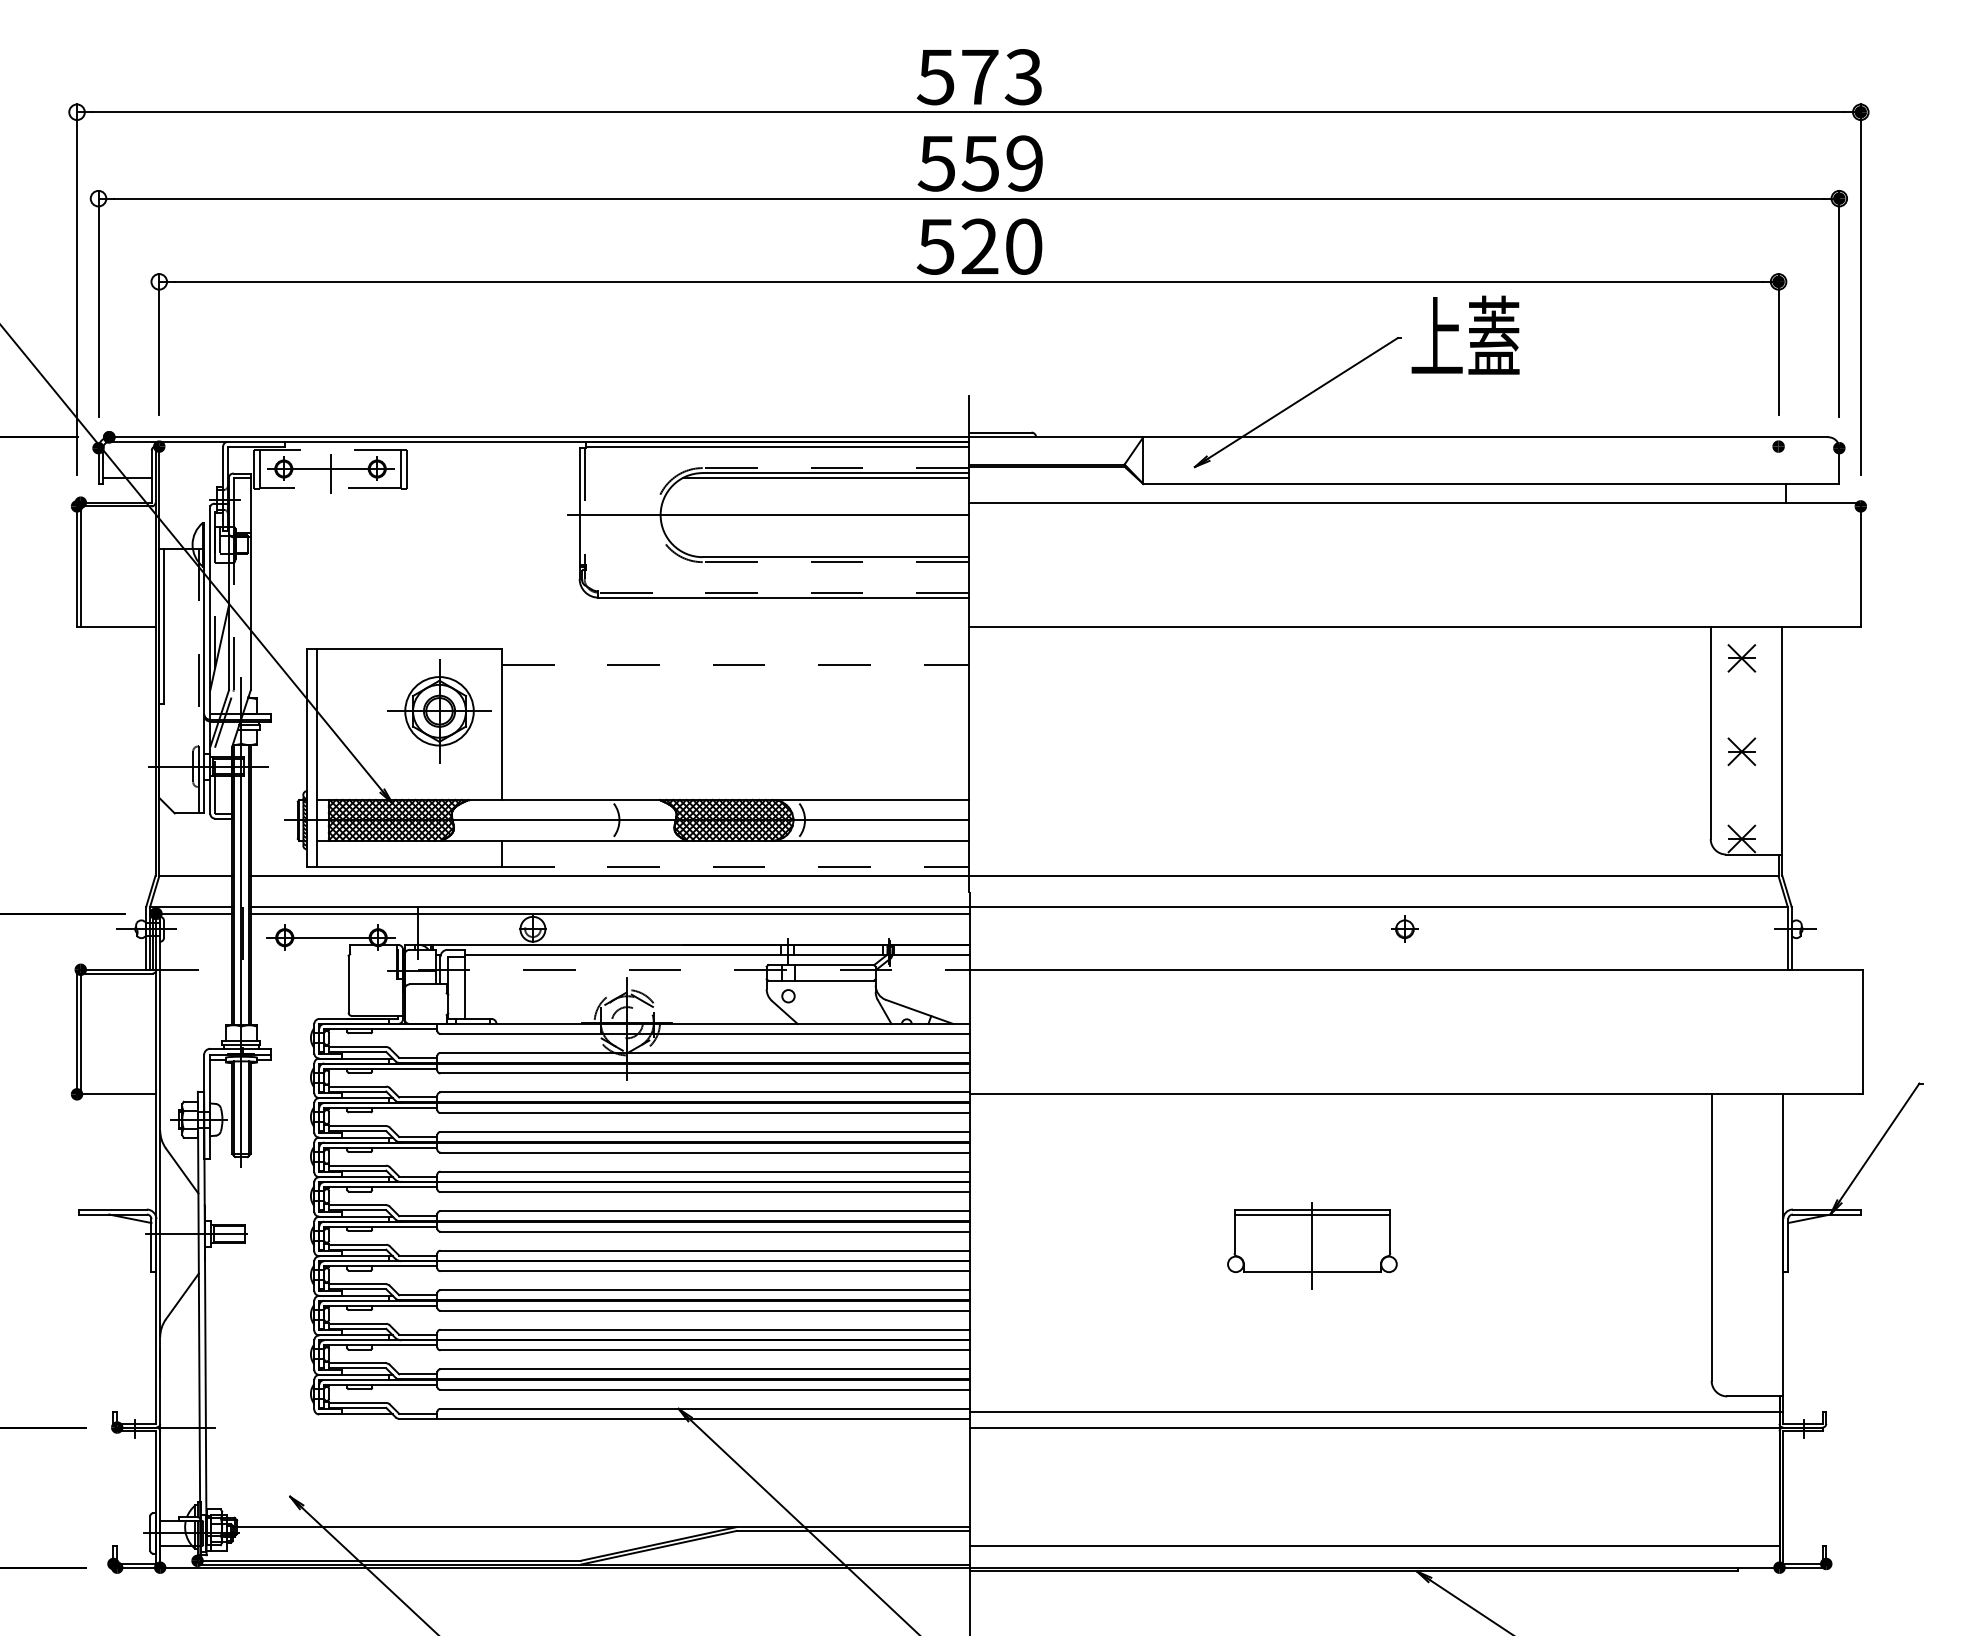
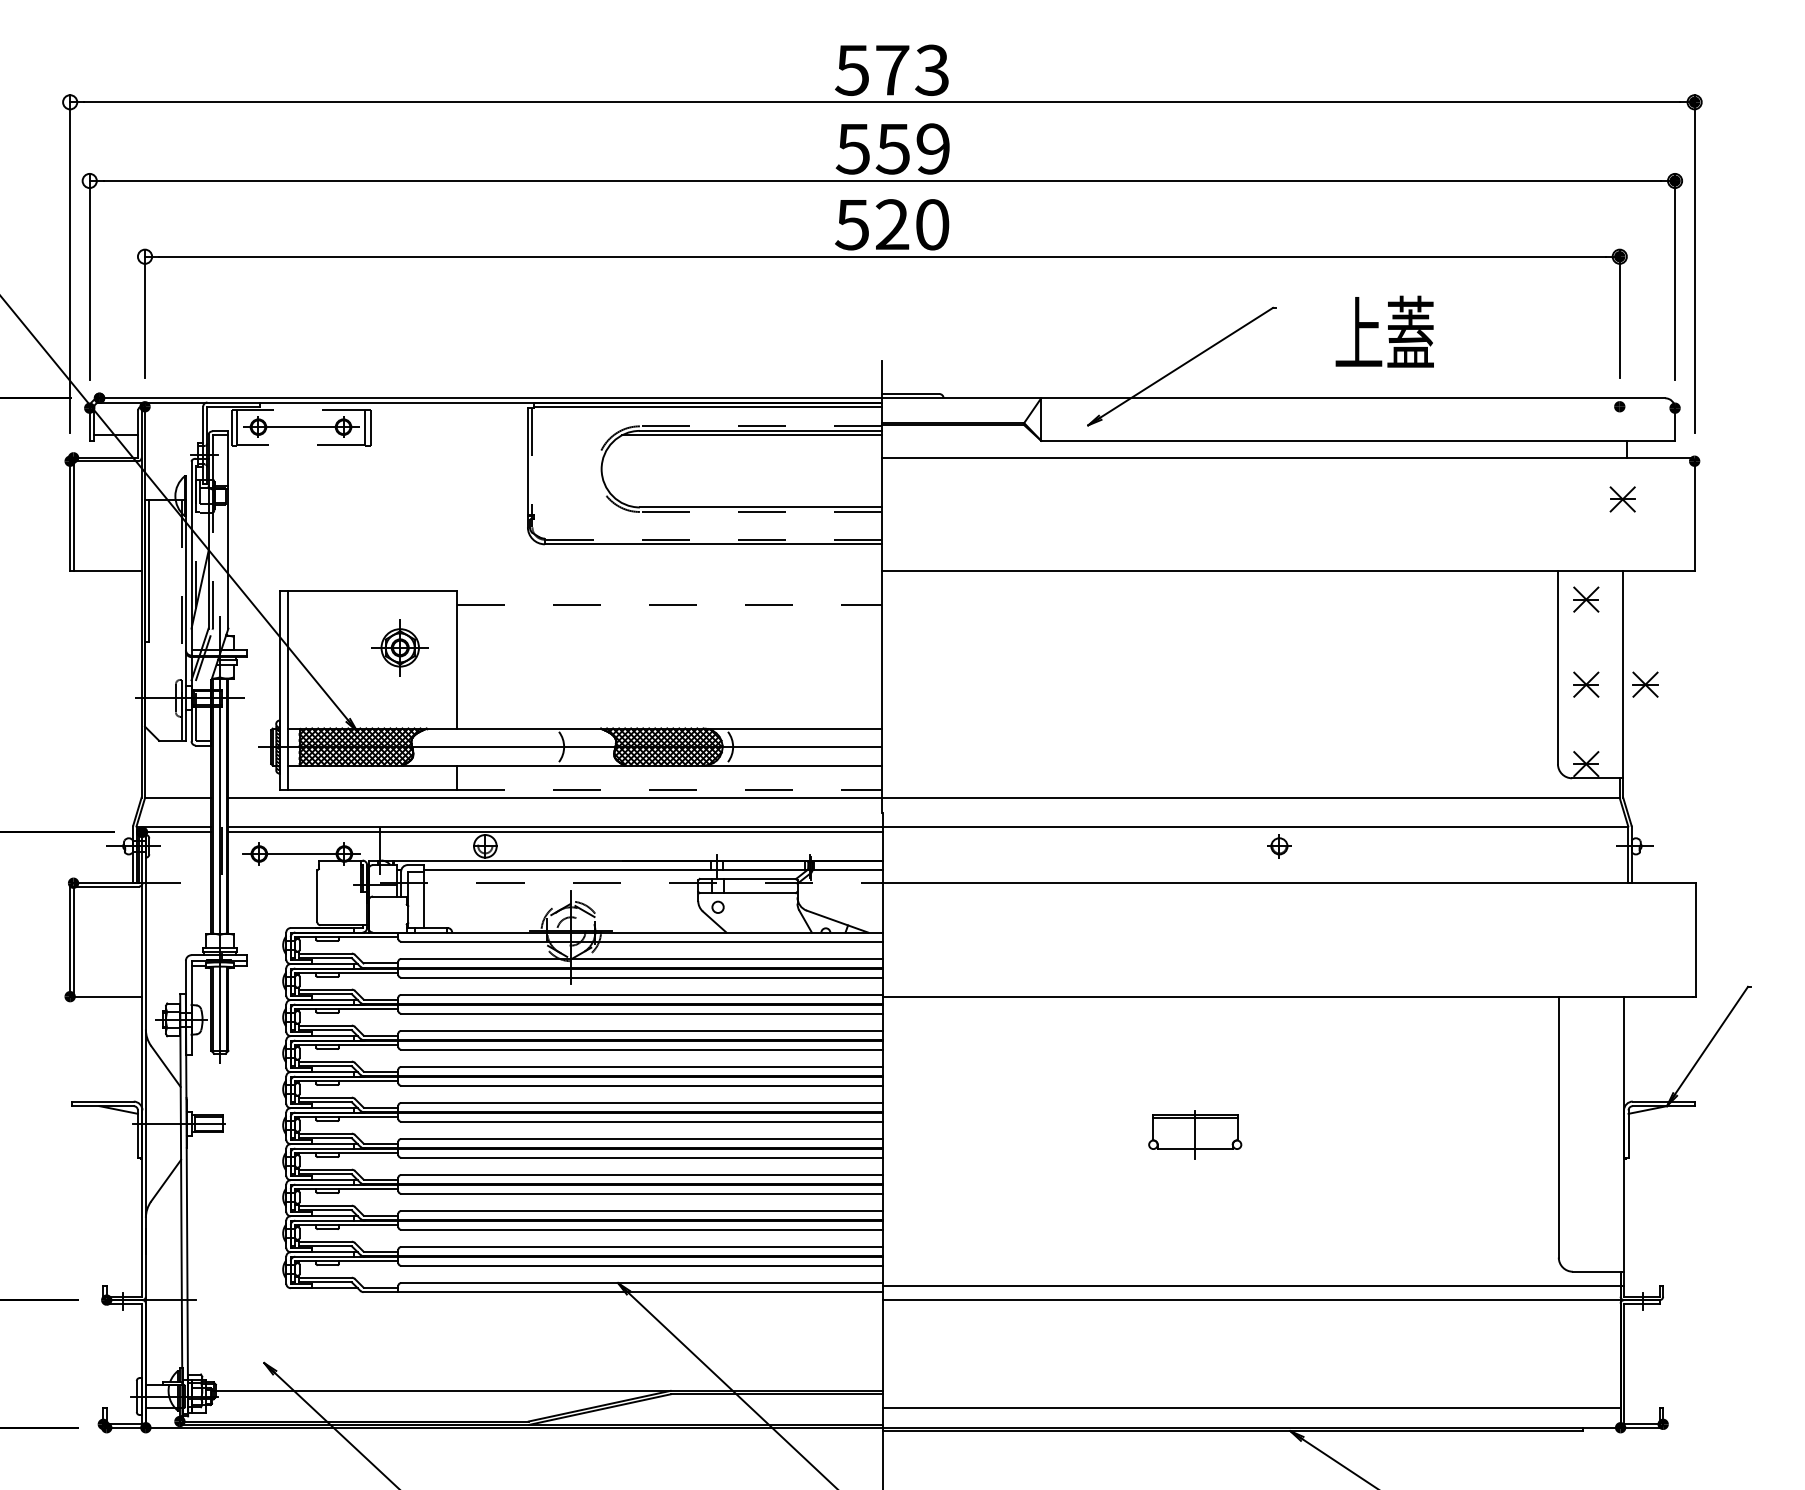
text: (1465, 334) -> (1384, 331), moved
line: (330, 473) -> (300, 431), removed
line: (768, 515) -> (699, 469), removed
part: (1781, 548) -> (1622, 499), added
part: (439, 711) -> (400, 648), size x0.6
part: (1806, 751) -> (1645, 684), added
part: (1312, 1245) -> (1195, 1134), size x0.6

